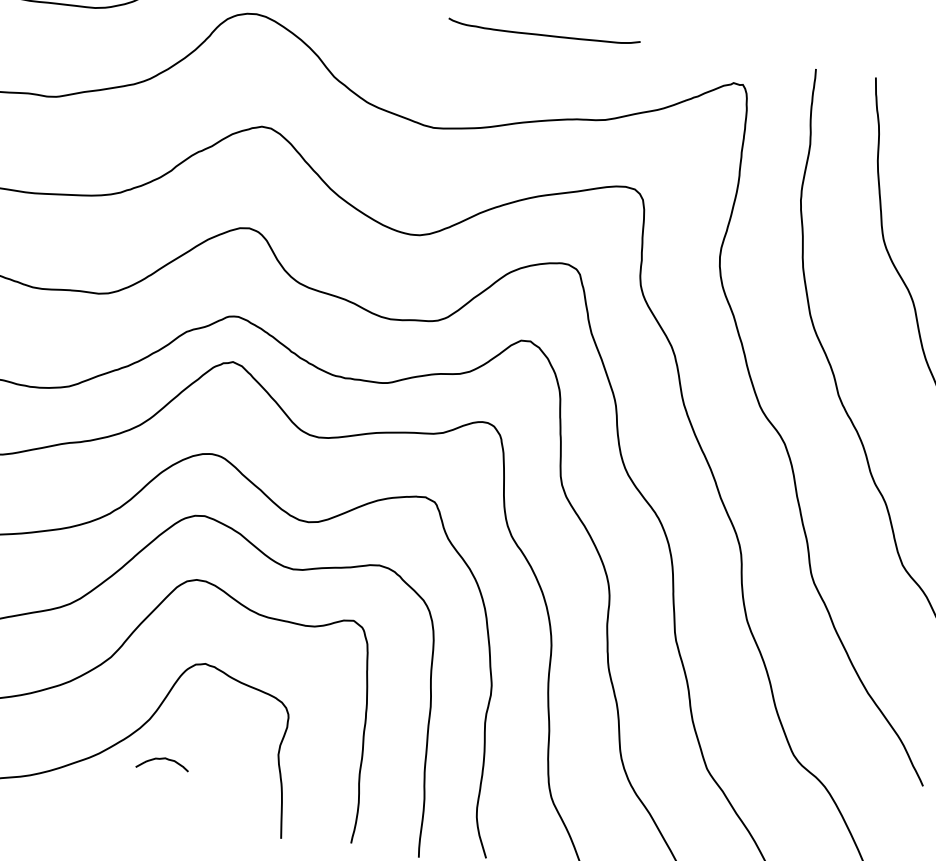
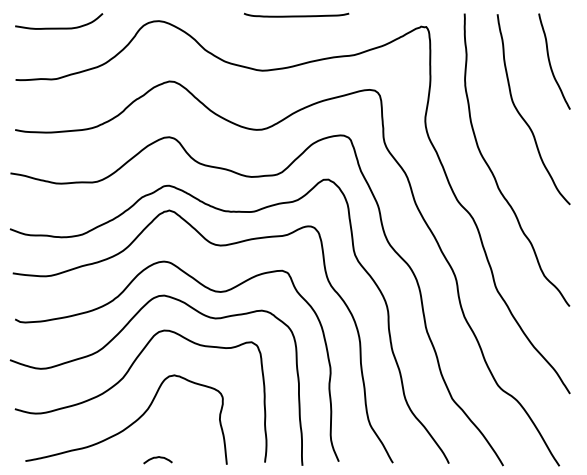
curve: (544, 33) -> (296, 15), moved
curve: (162, 760) -> (157, 458), moved

